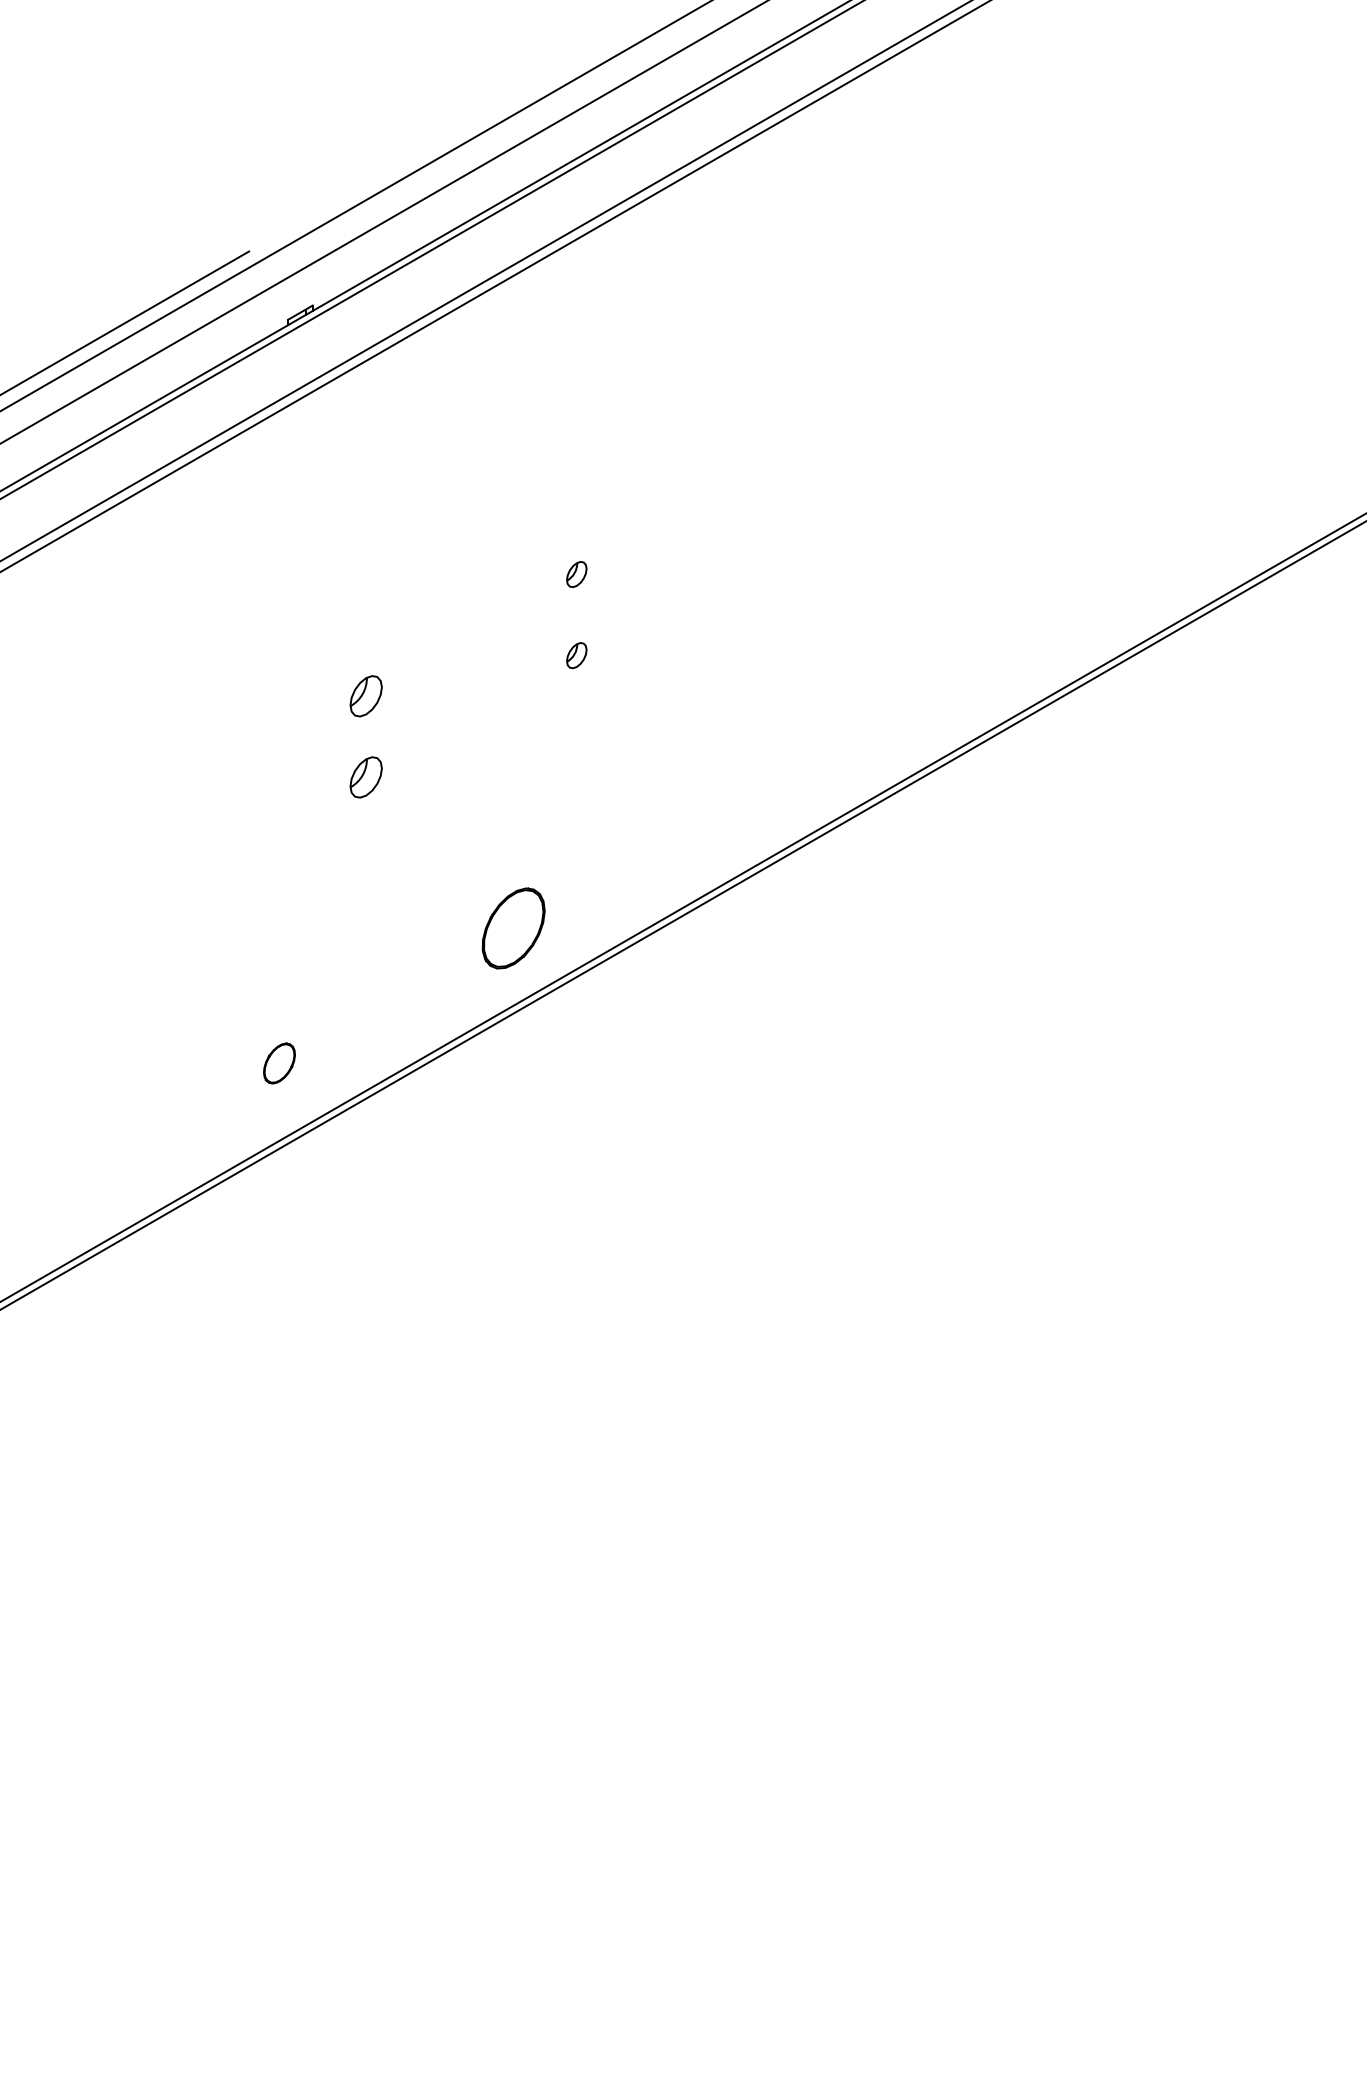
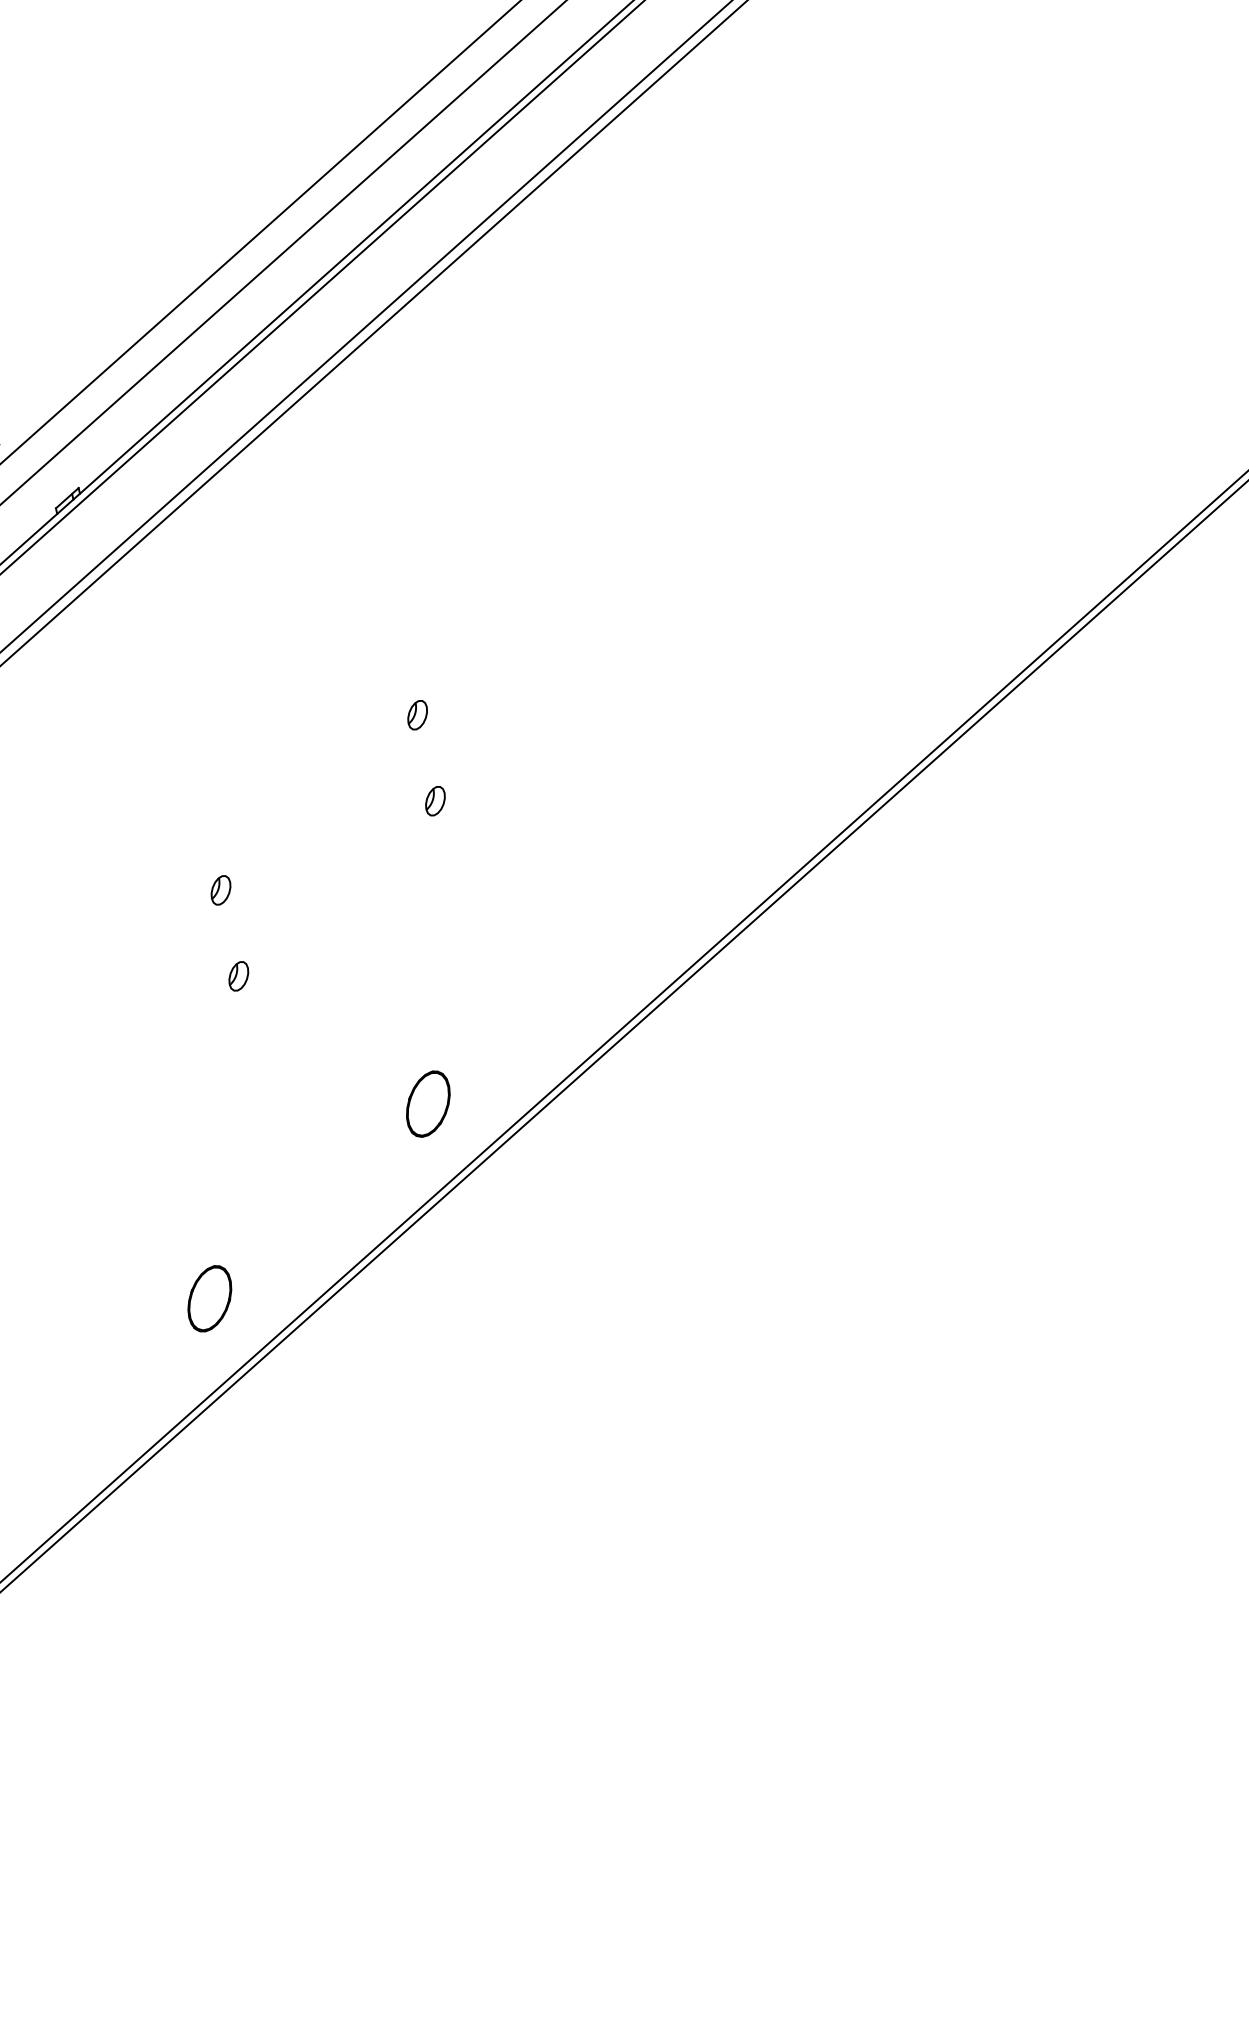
part: (365, 695) -> (220, 889), size x0.62
part: (365, 776) -> (238, 975), size x0.62
part: (513, 927) -> (428, 1103), size x0.71
part: (279, 1063) -> (209, 1298), size x1.43

